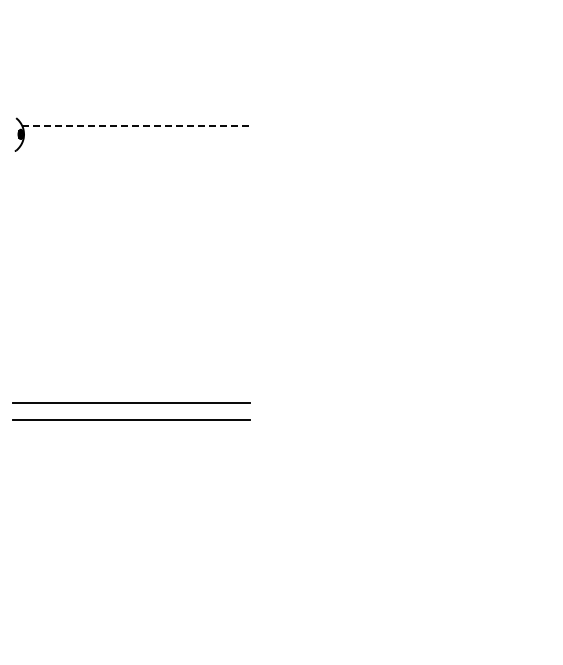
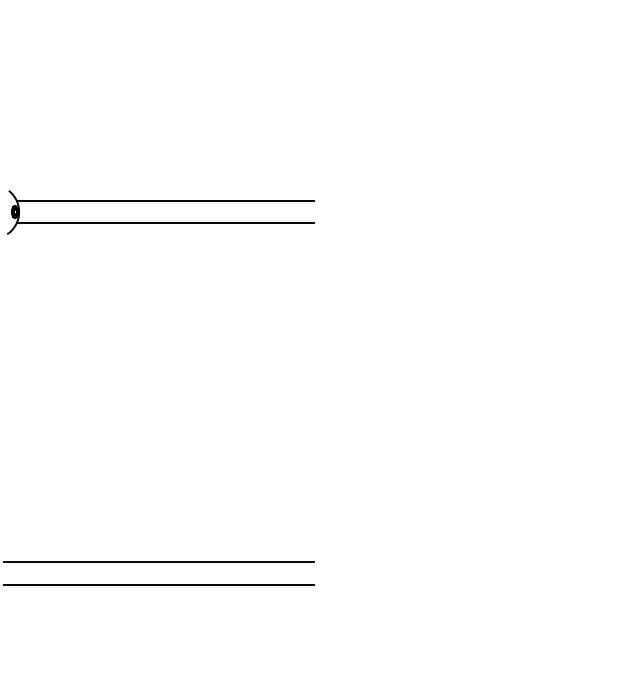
line: (136, 125) -> (165, 200), dashed -> solid
line: (136, 143) -> (165, 223), added

